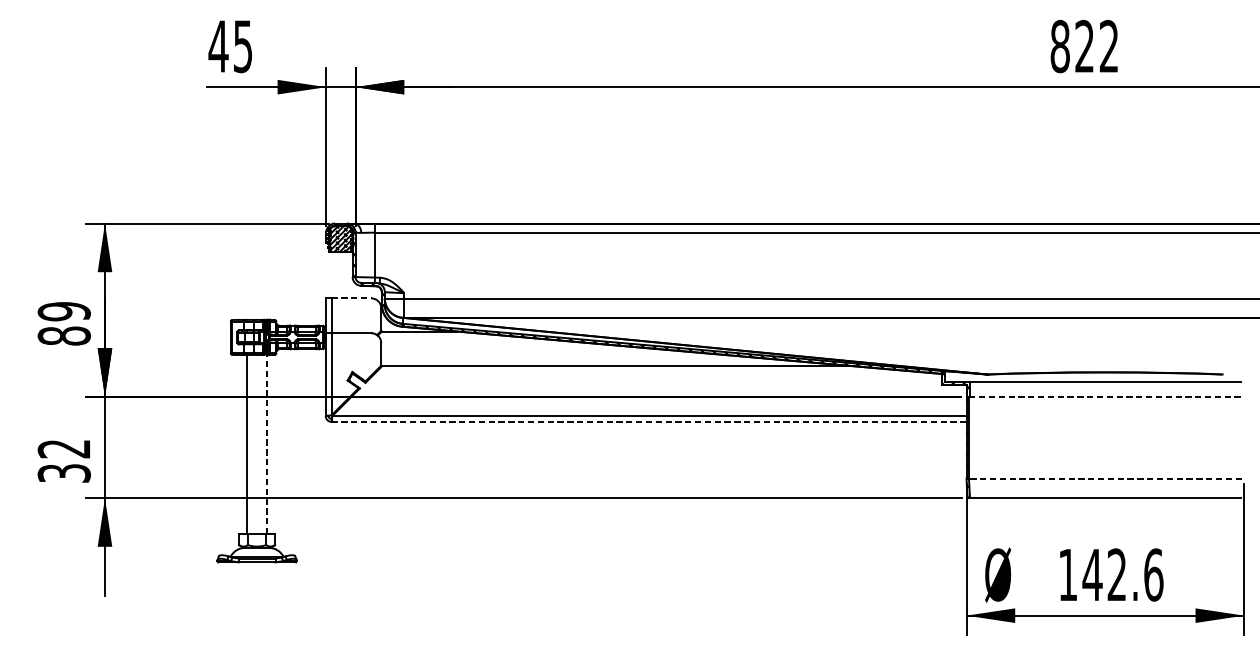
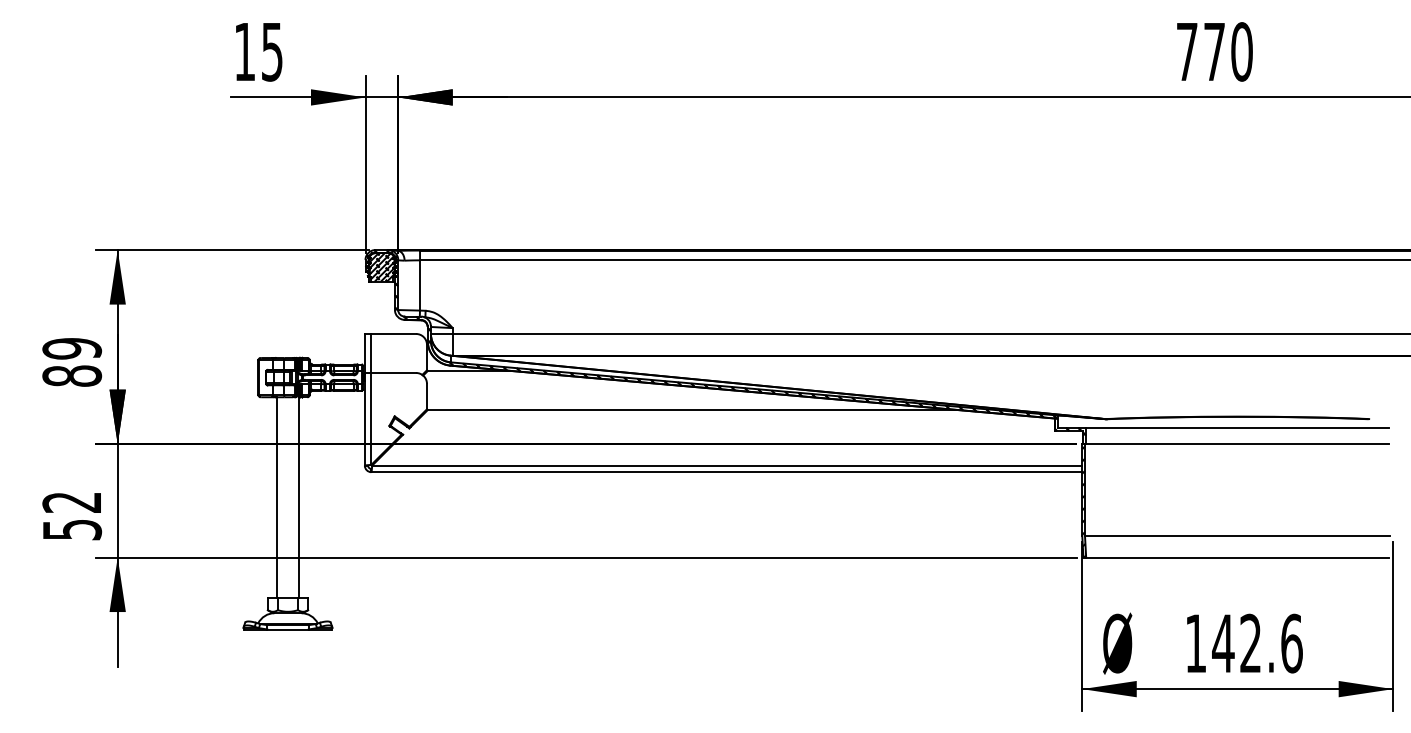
text: (218, 46) -> (244, 51), 45 -> 15
text: (1084, 46) -> (1214, 51), 822 -> 770
line: (352, 298) -> (394, 333), dashed -> solid
line: (1105, 397) -> (1237, 444), dashed -> solid
line: (648, 422) -> (726, 472), dashed -> solid
line: (266, 444) -> (298, 497), dashed -> solid
text: (63, 473) -> (71, 529), 32 -> 52
line: (1105, 478) -> (1237, 535), dashed -> solid

